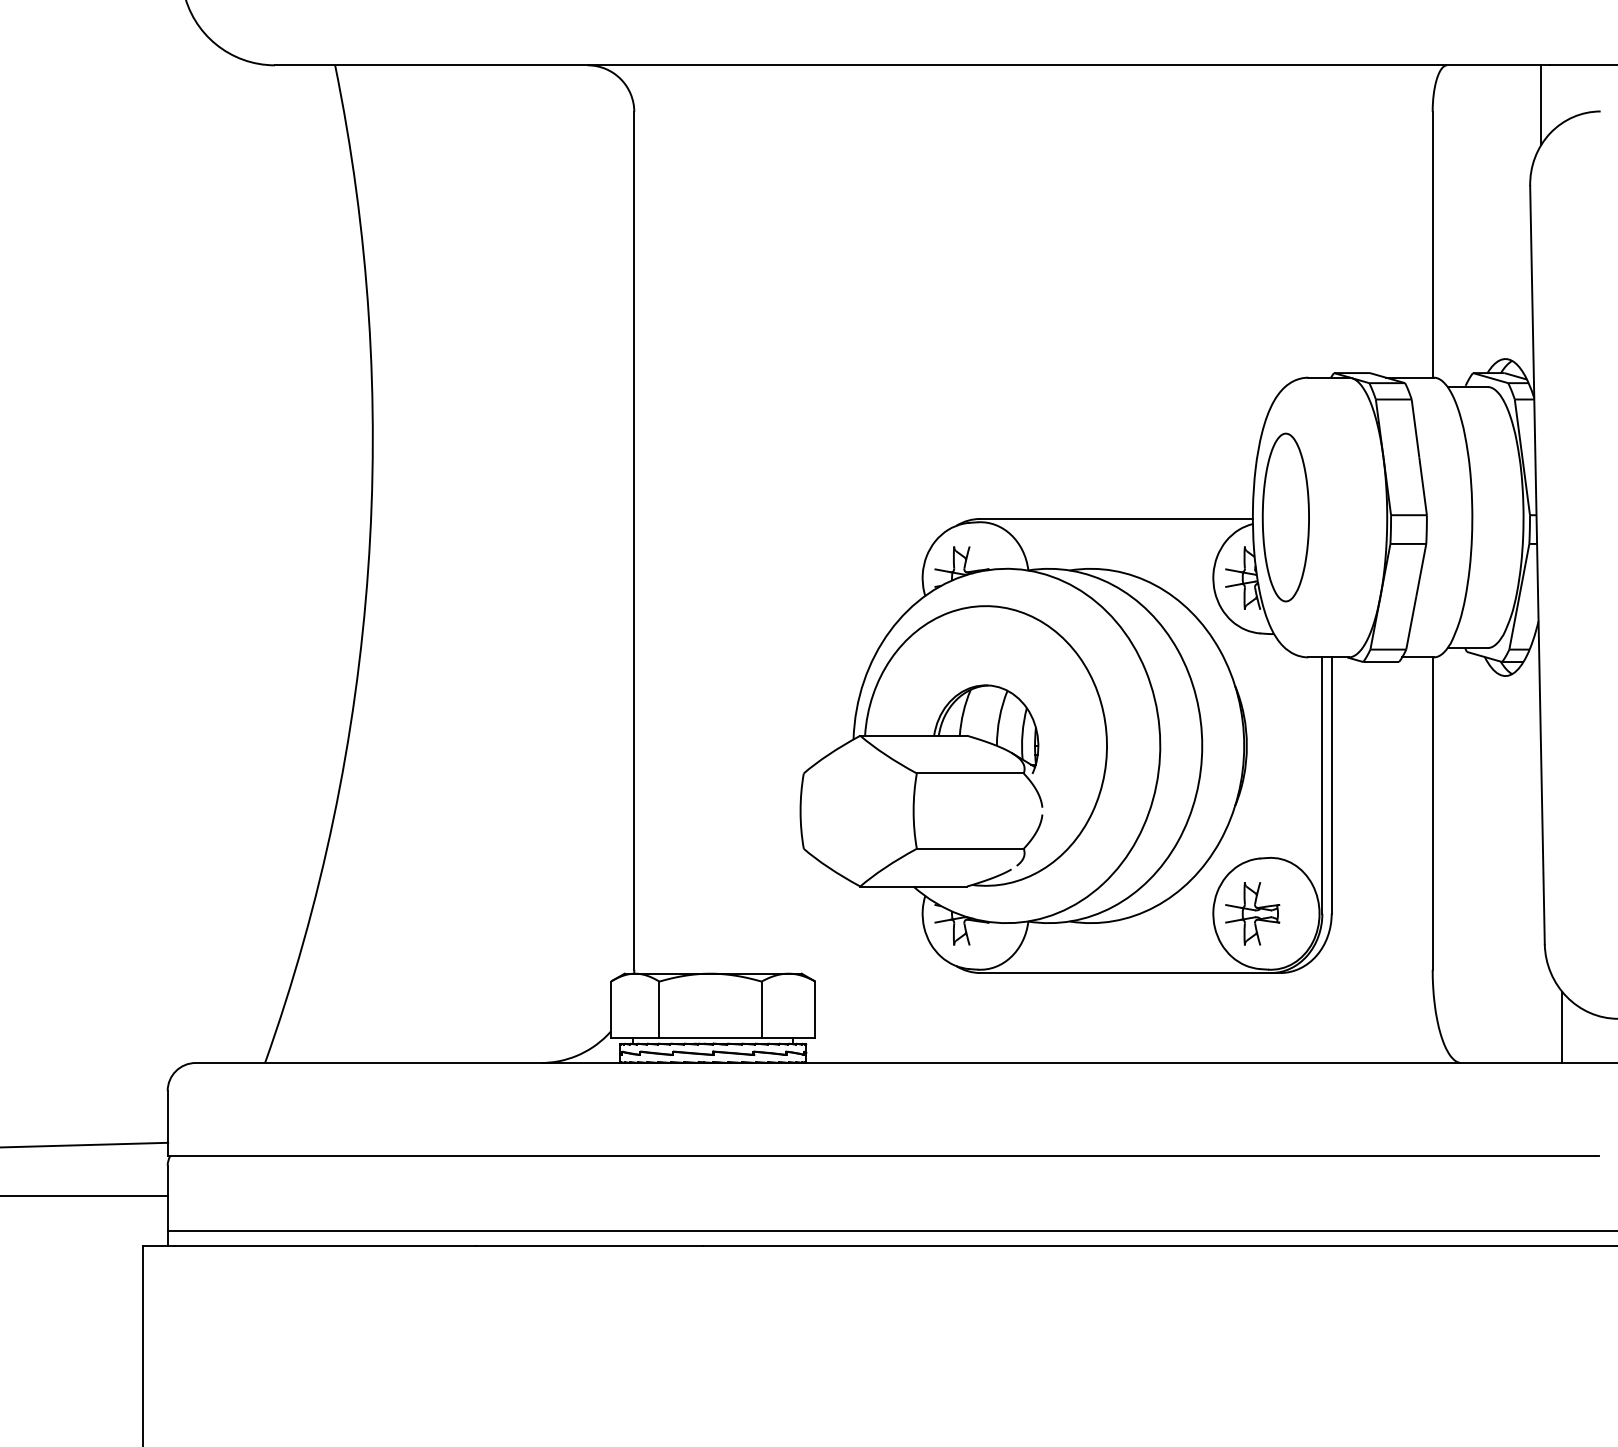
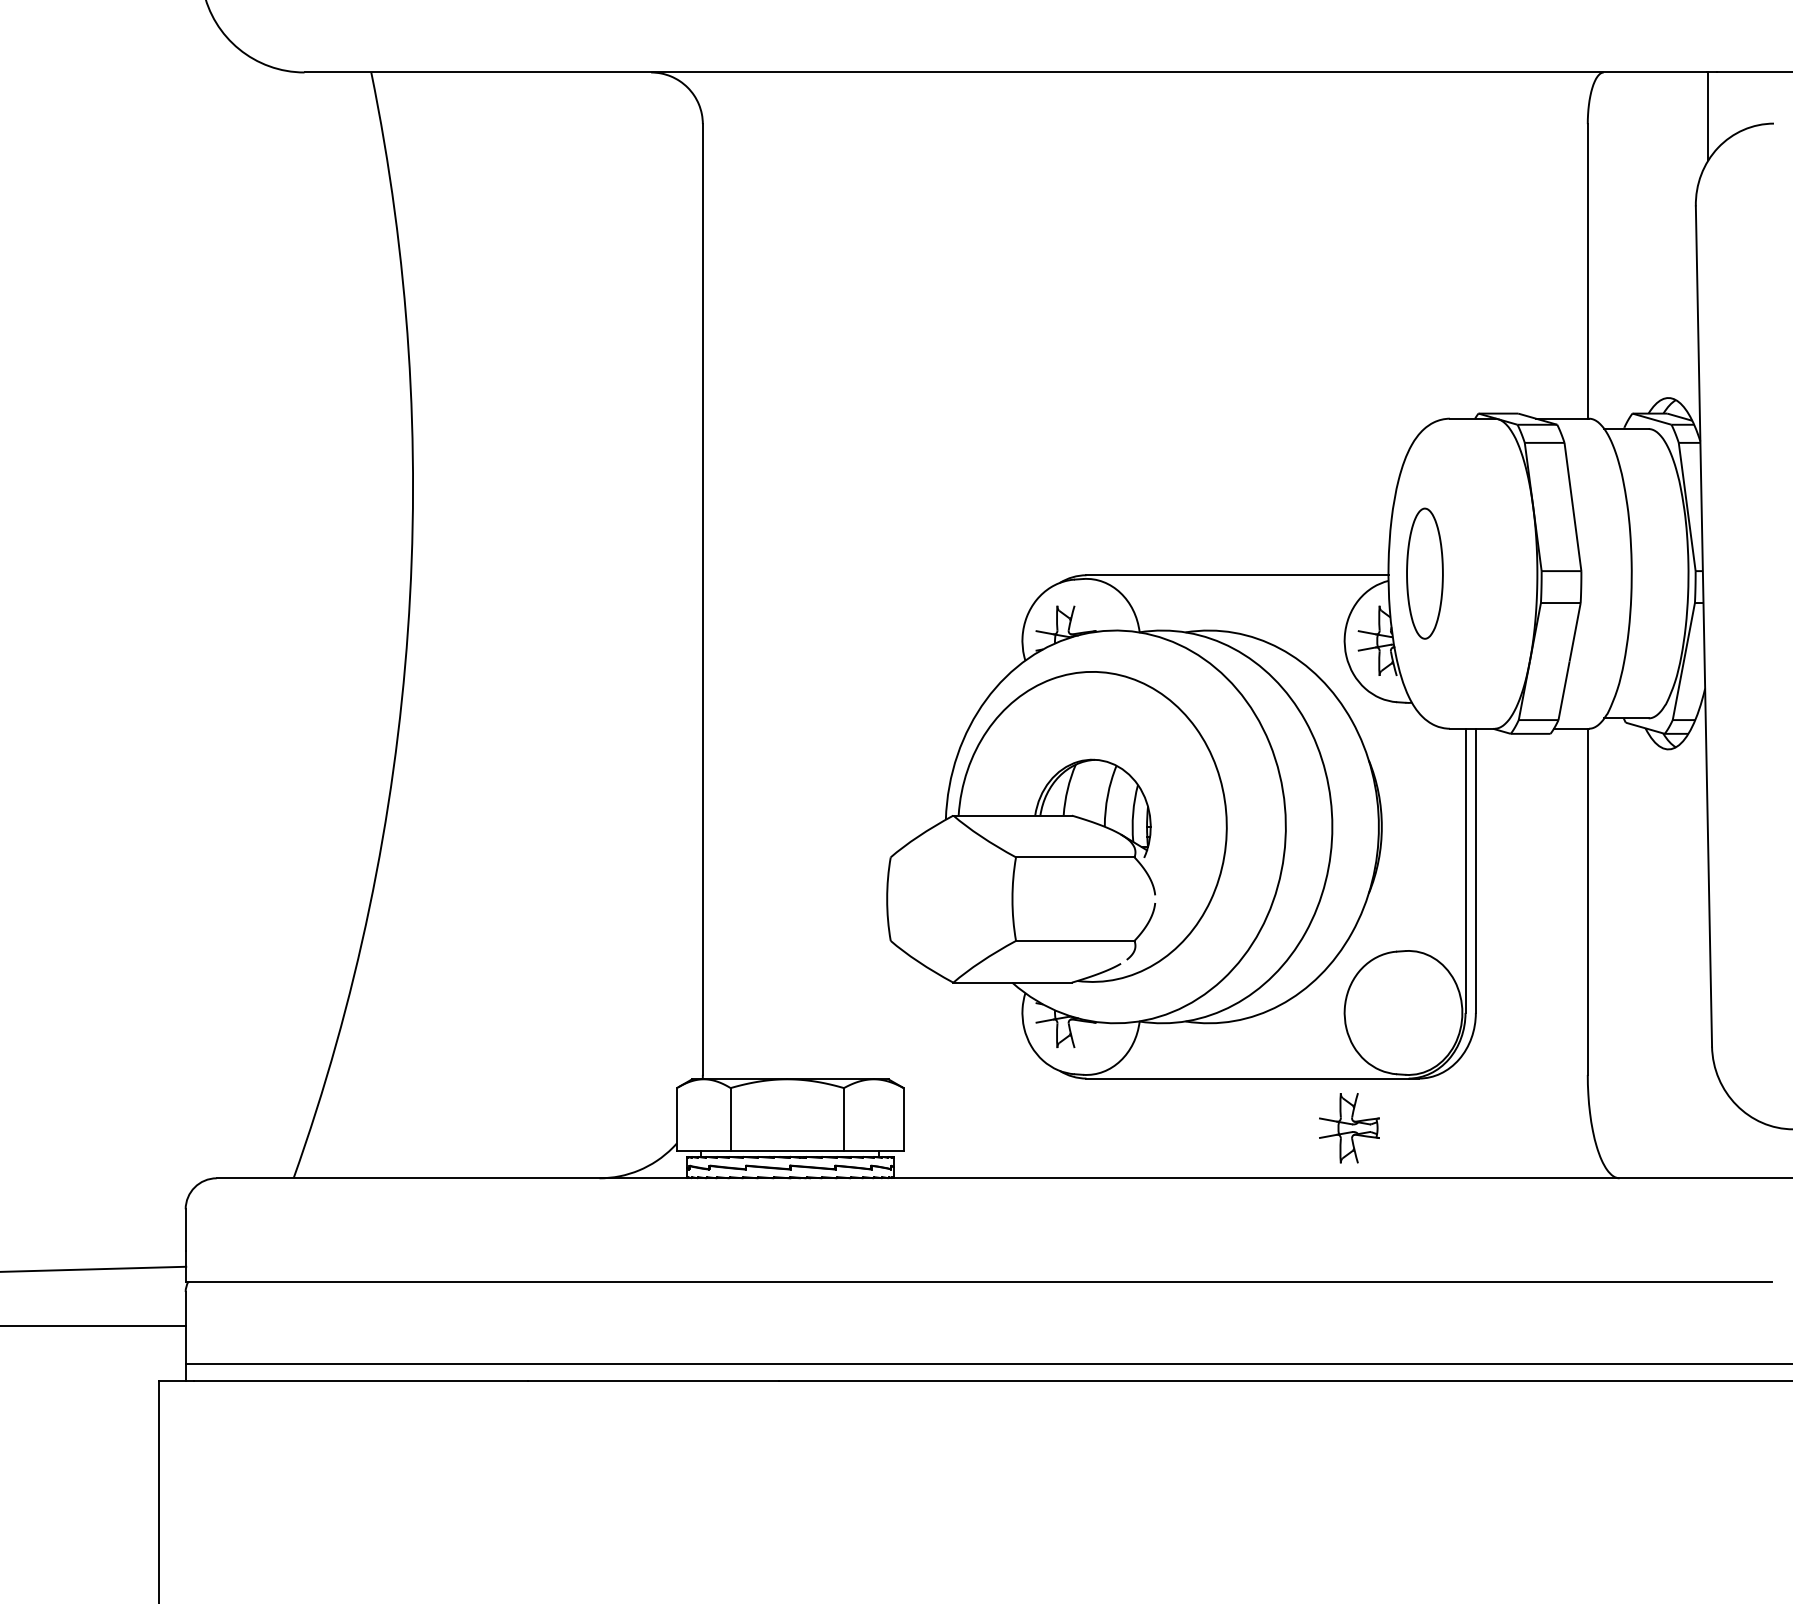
part: (1285, 517) -> (1424, 573), size x0.7
part: (1252, 913) -> (1349, 1127), moved
line: (1562, 1027) -> (1731, 1138), removed

